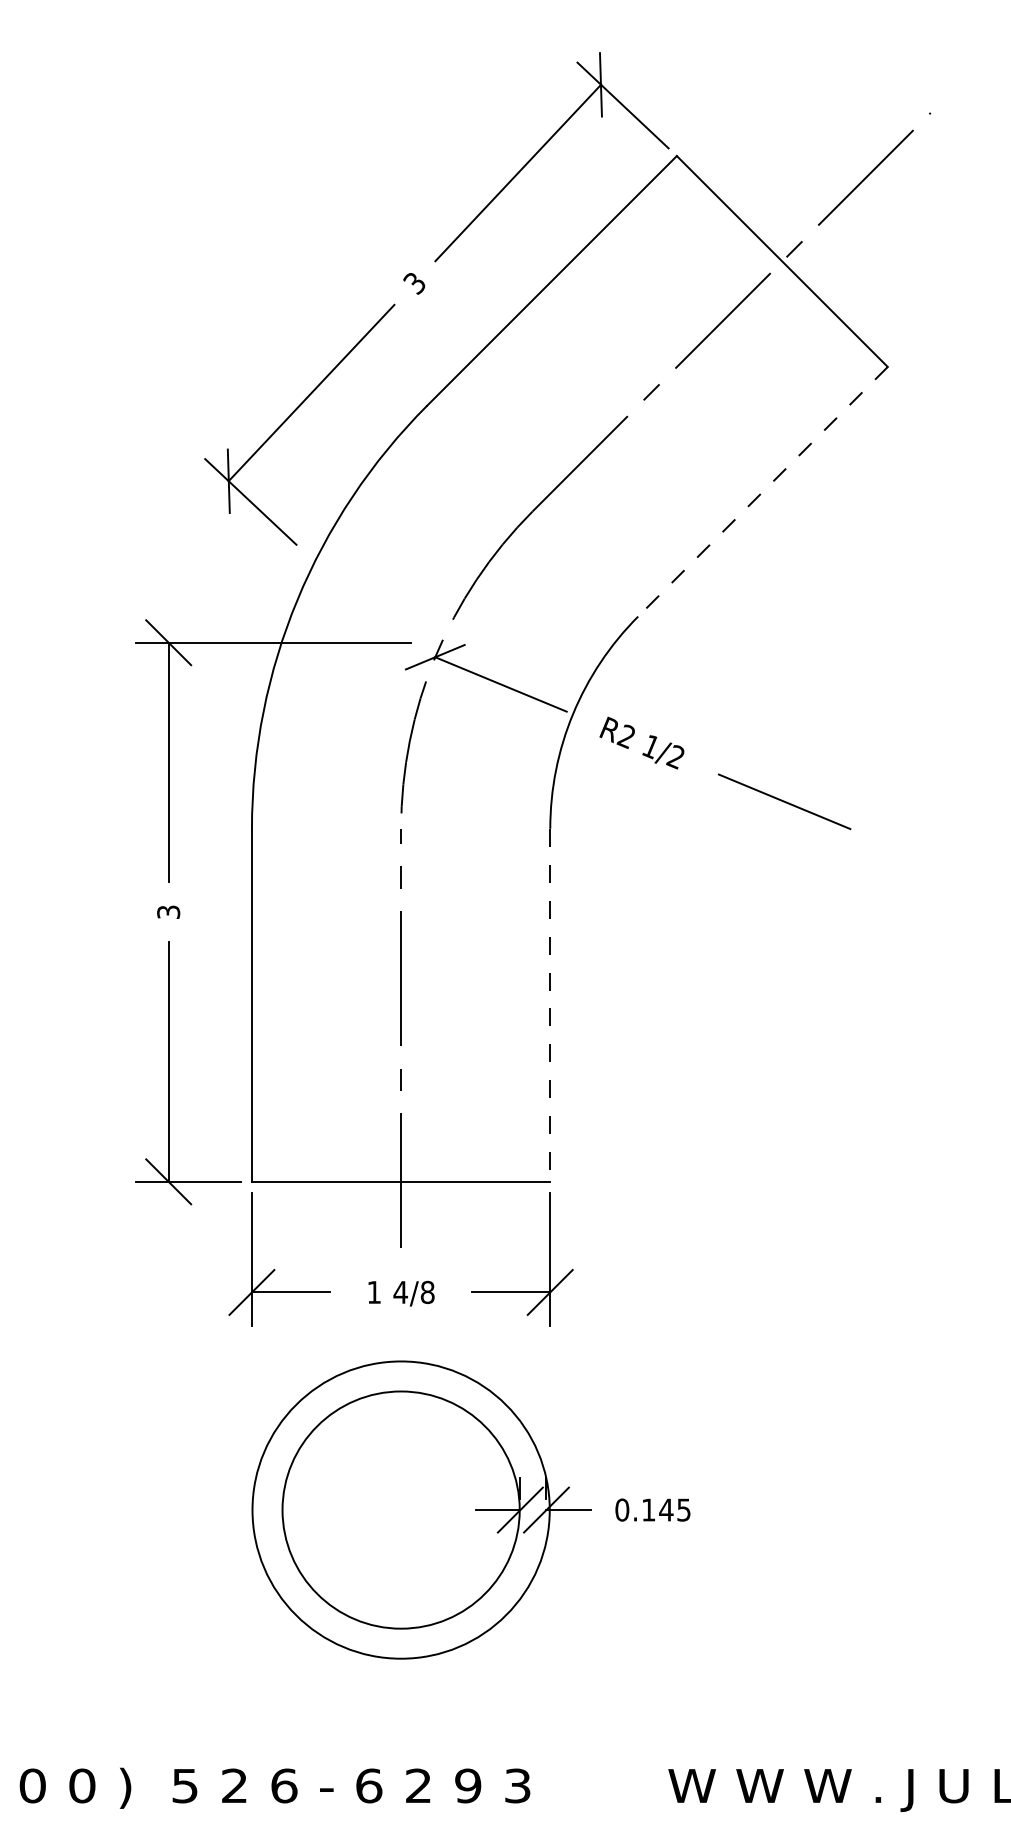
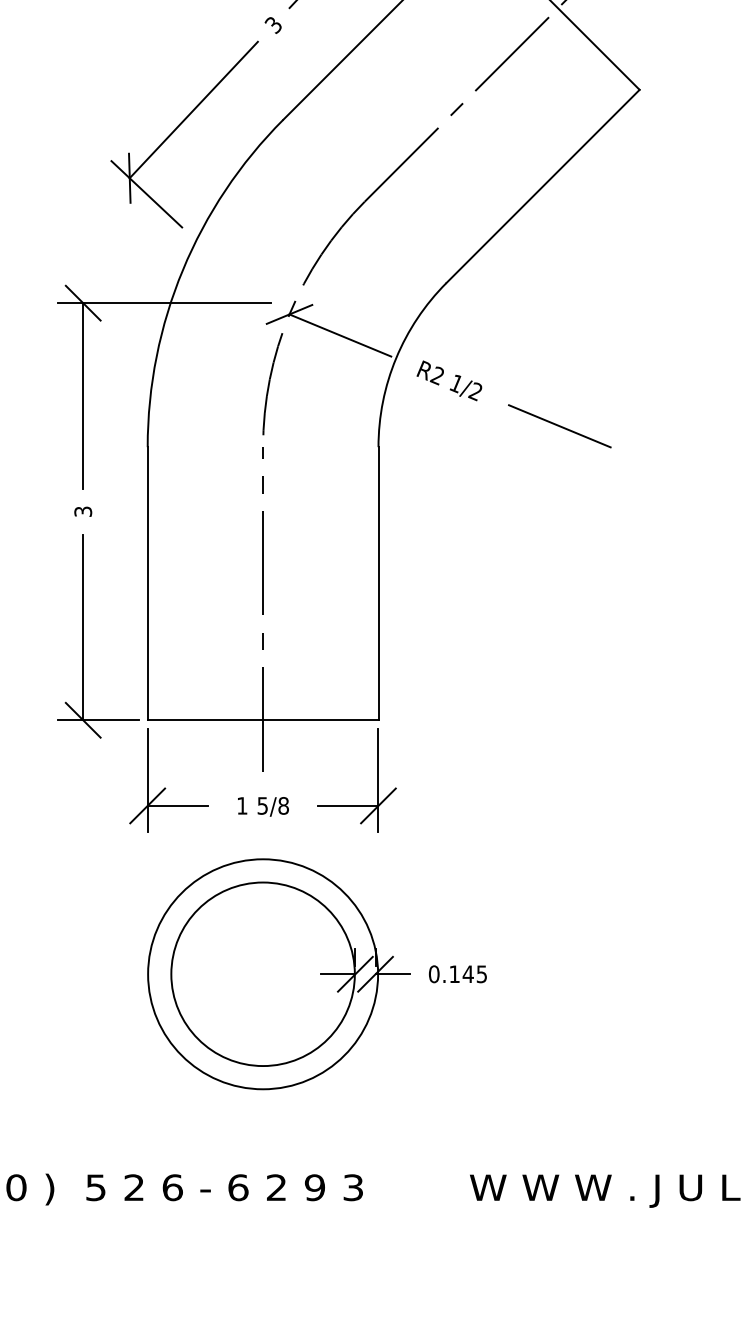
line: (762, 491) -> (542, 186), dashed -> solid
line: (550, 1005) -> (378, 583), dashed -> solid
text: (400, 1292) -> (262, 805), 4/8 -> 5/8

